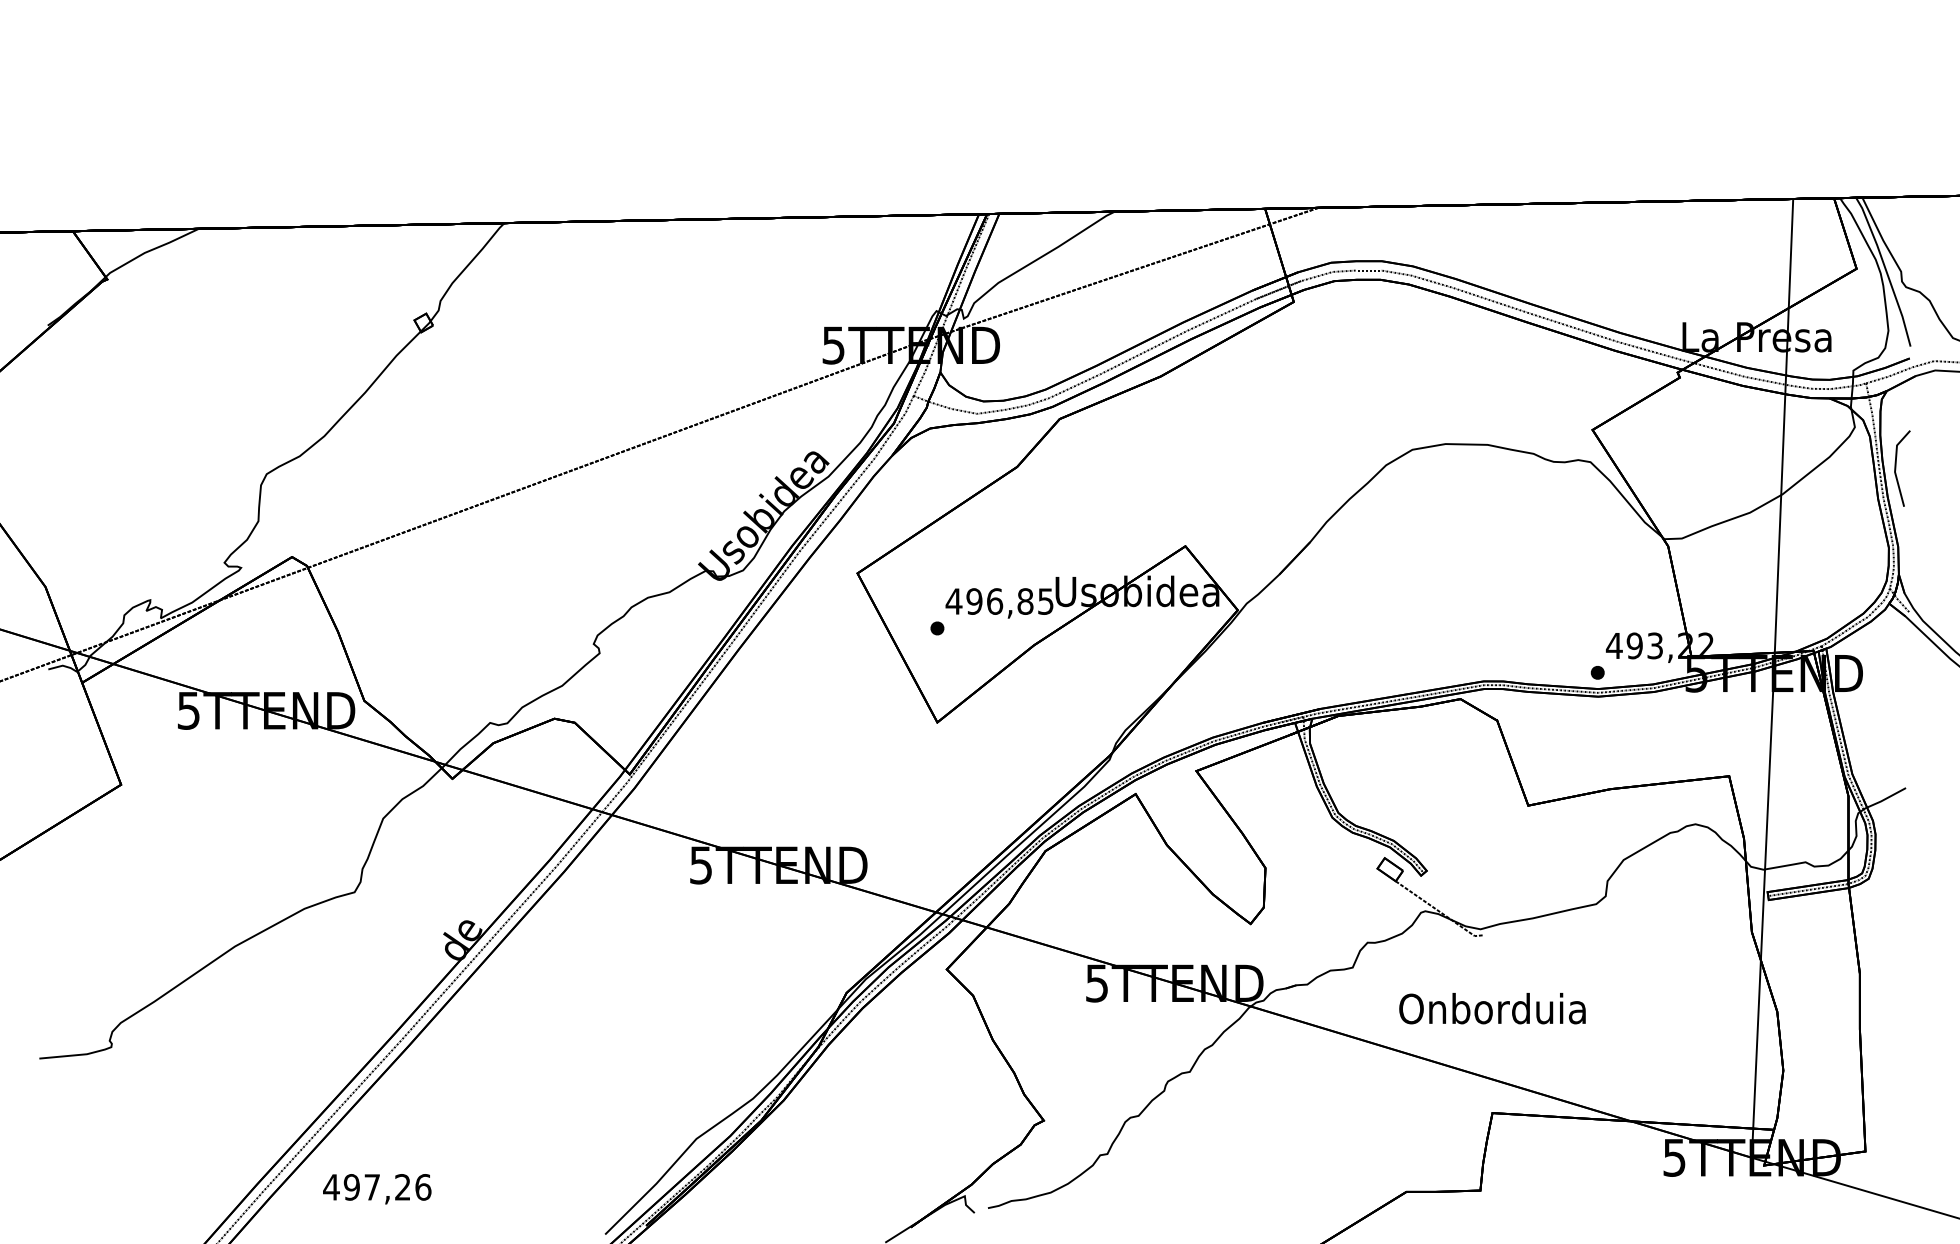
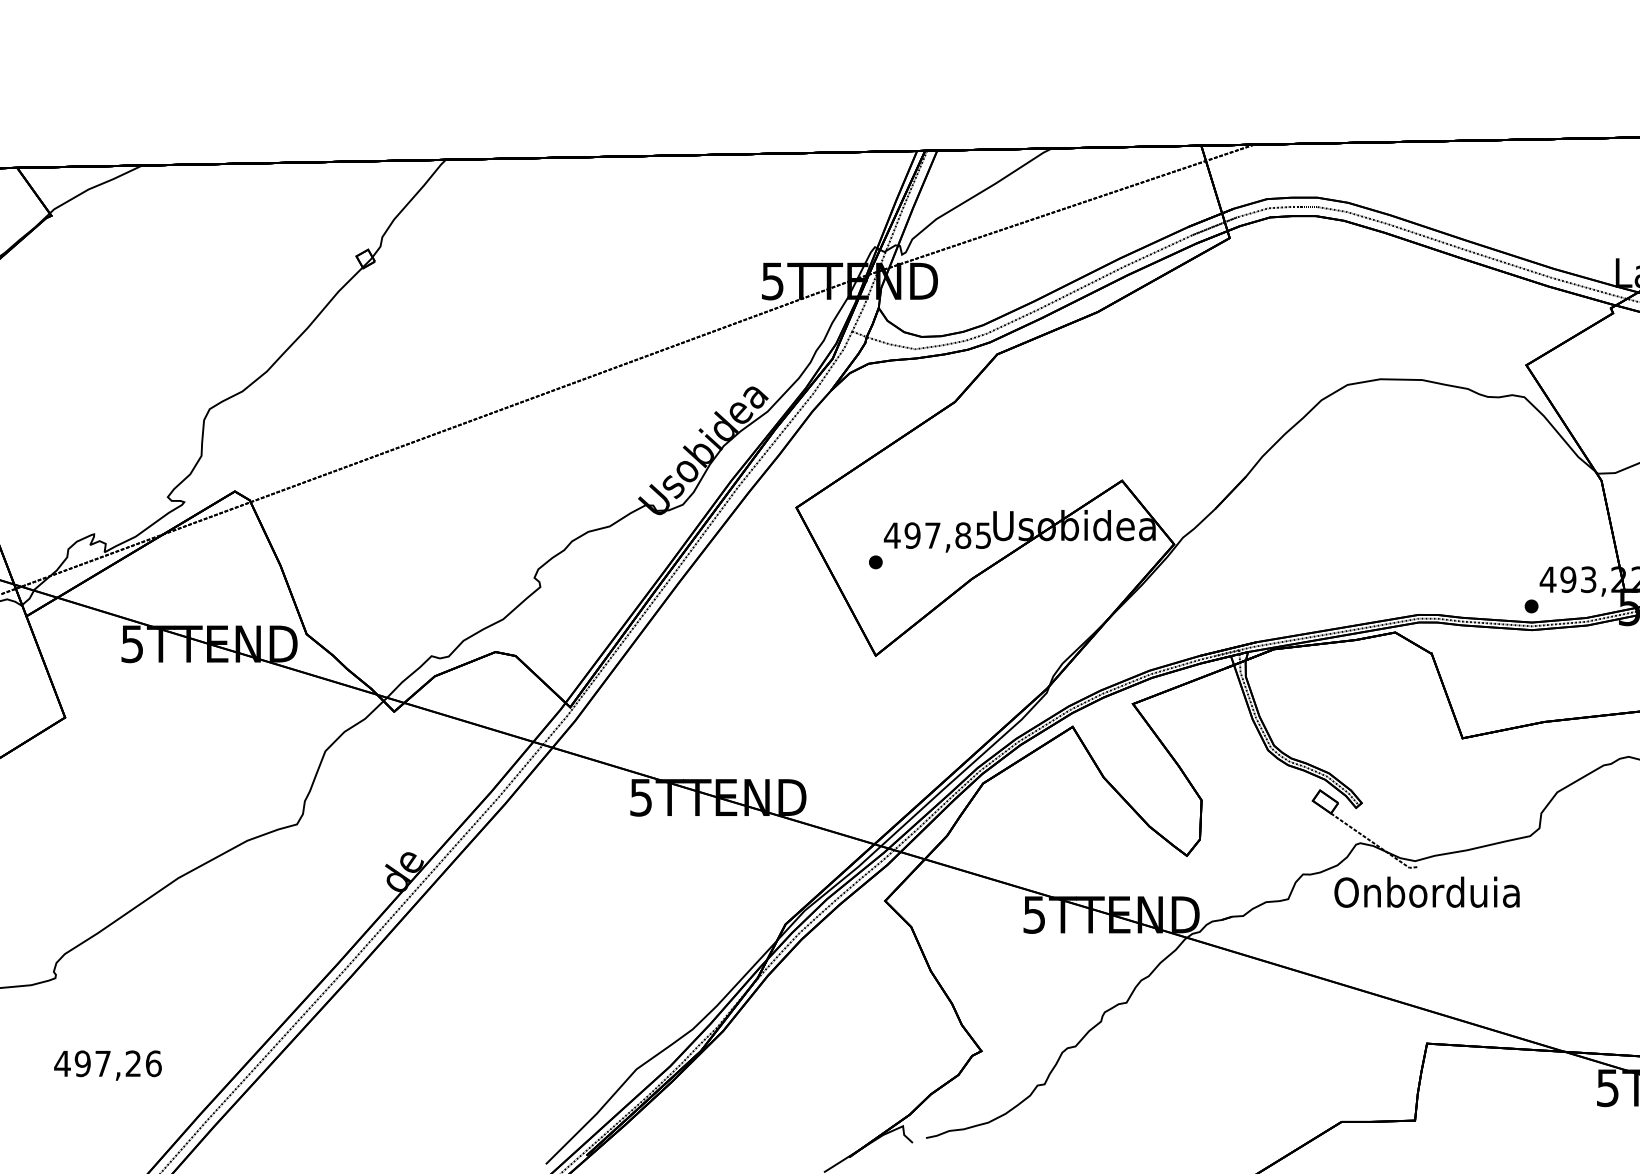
text: (995, 601) -> (933, 535), 496,85 -> 497,85
text: (1492, 1008) -> (1427, 892), moved
text: (377, 1189) -> (108, 1065), moved

